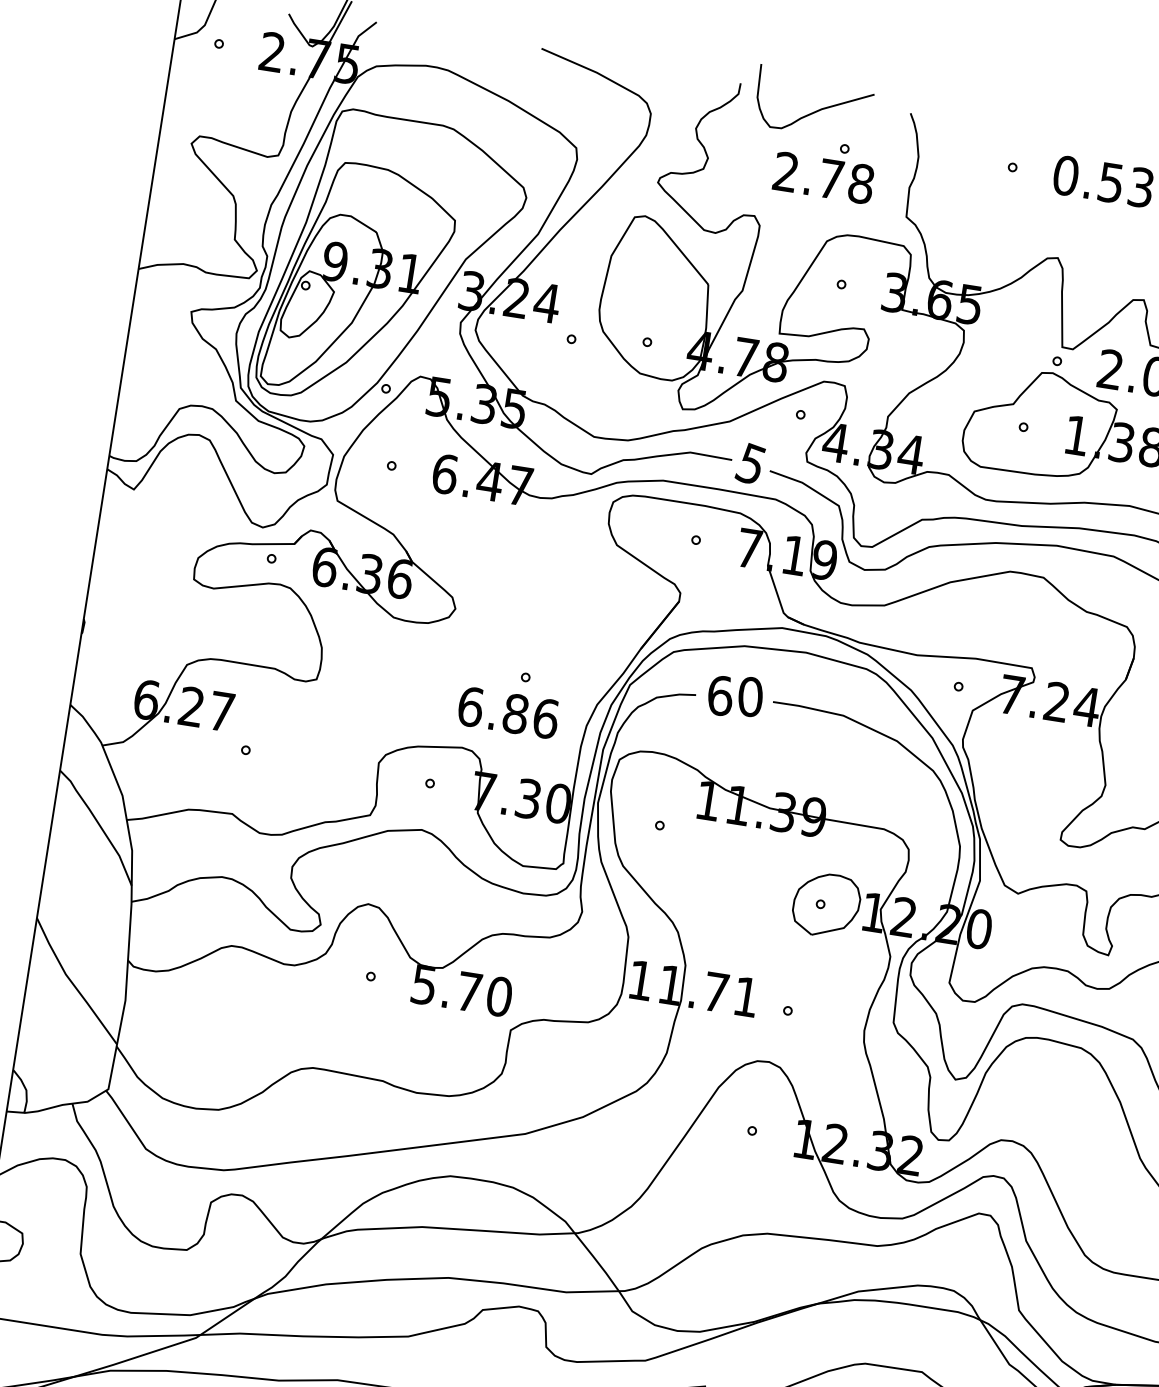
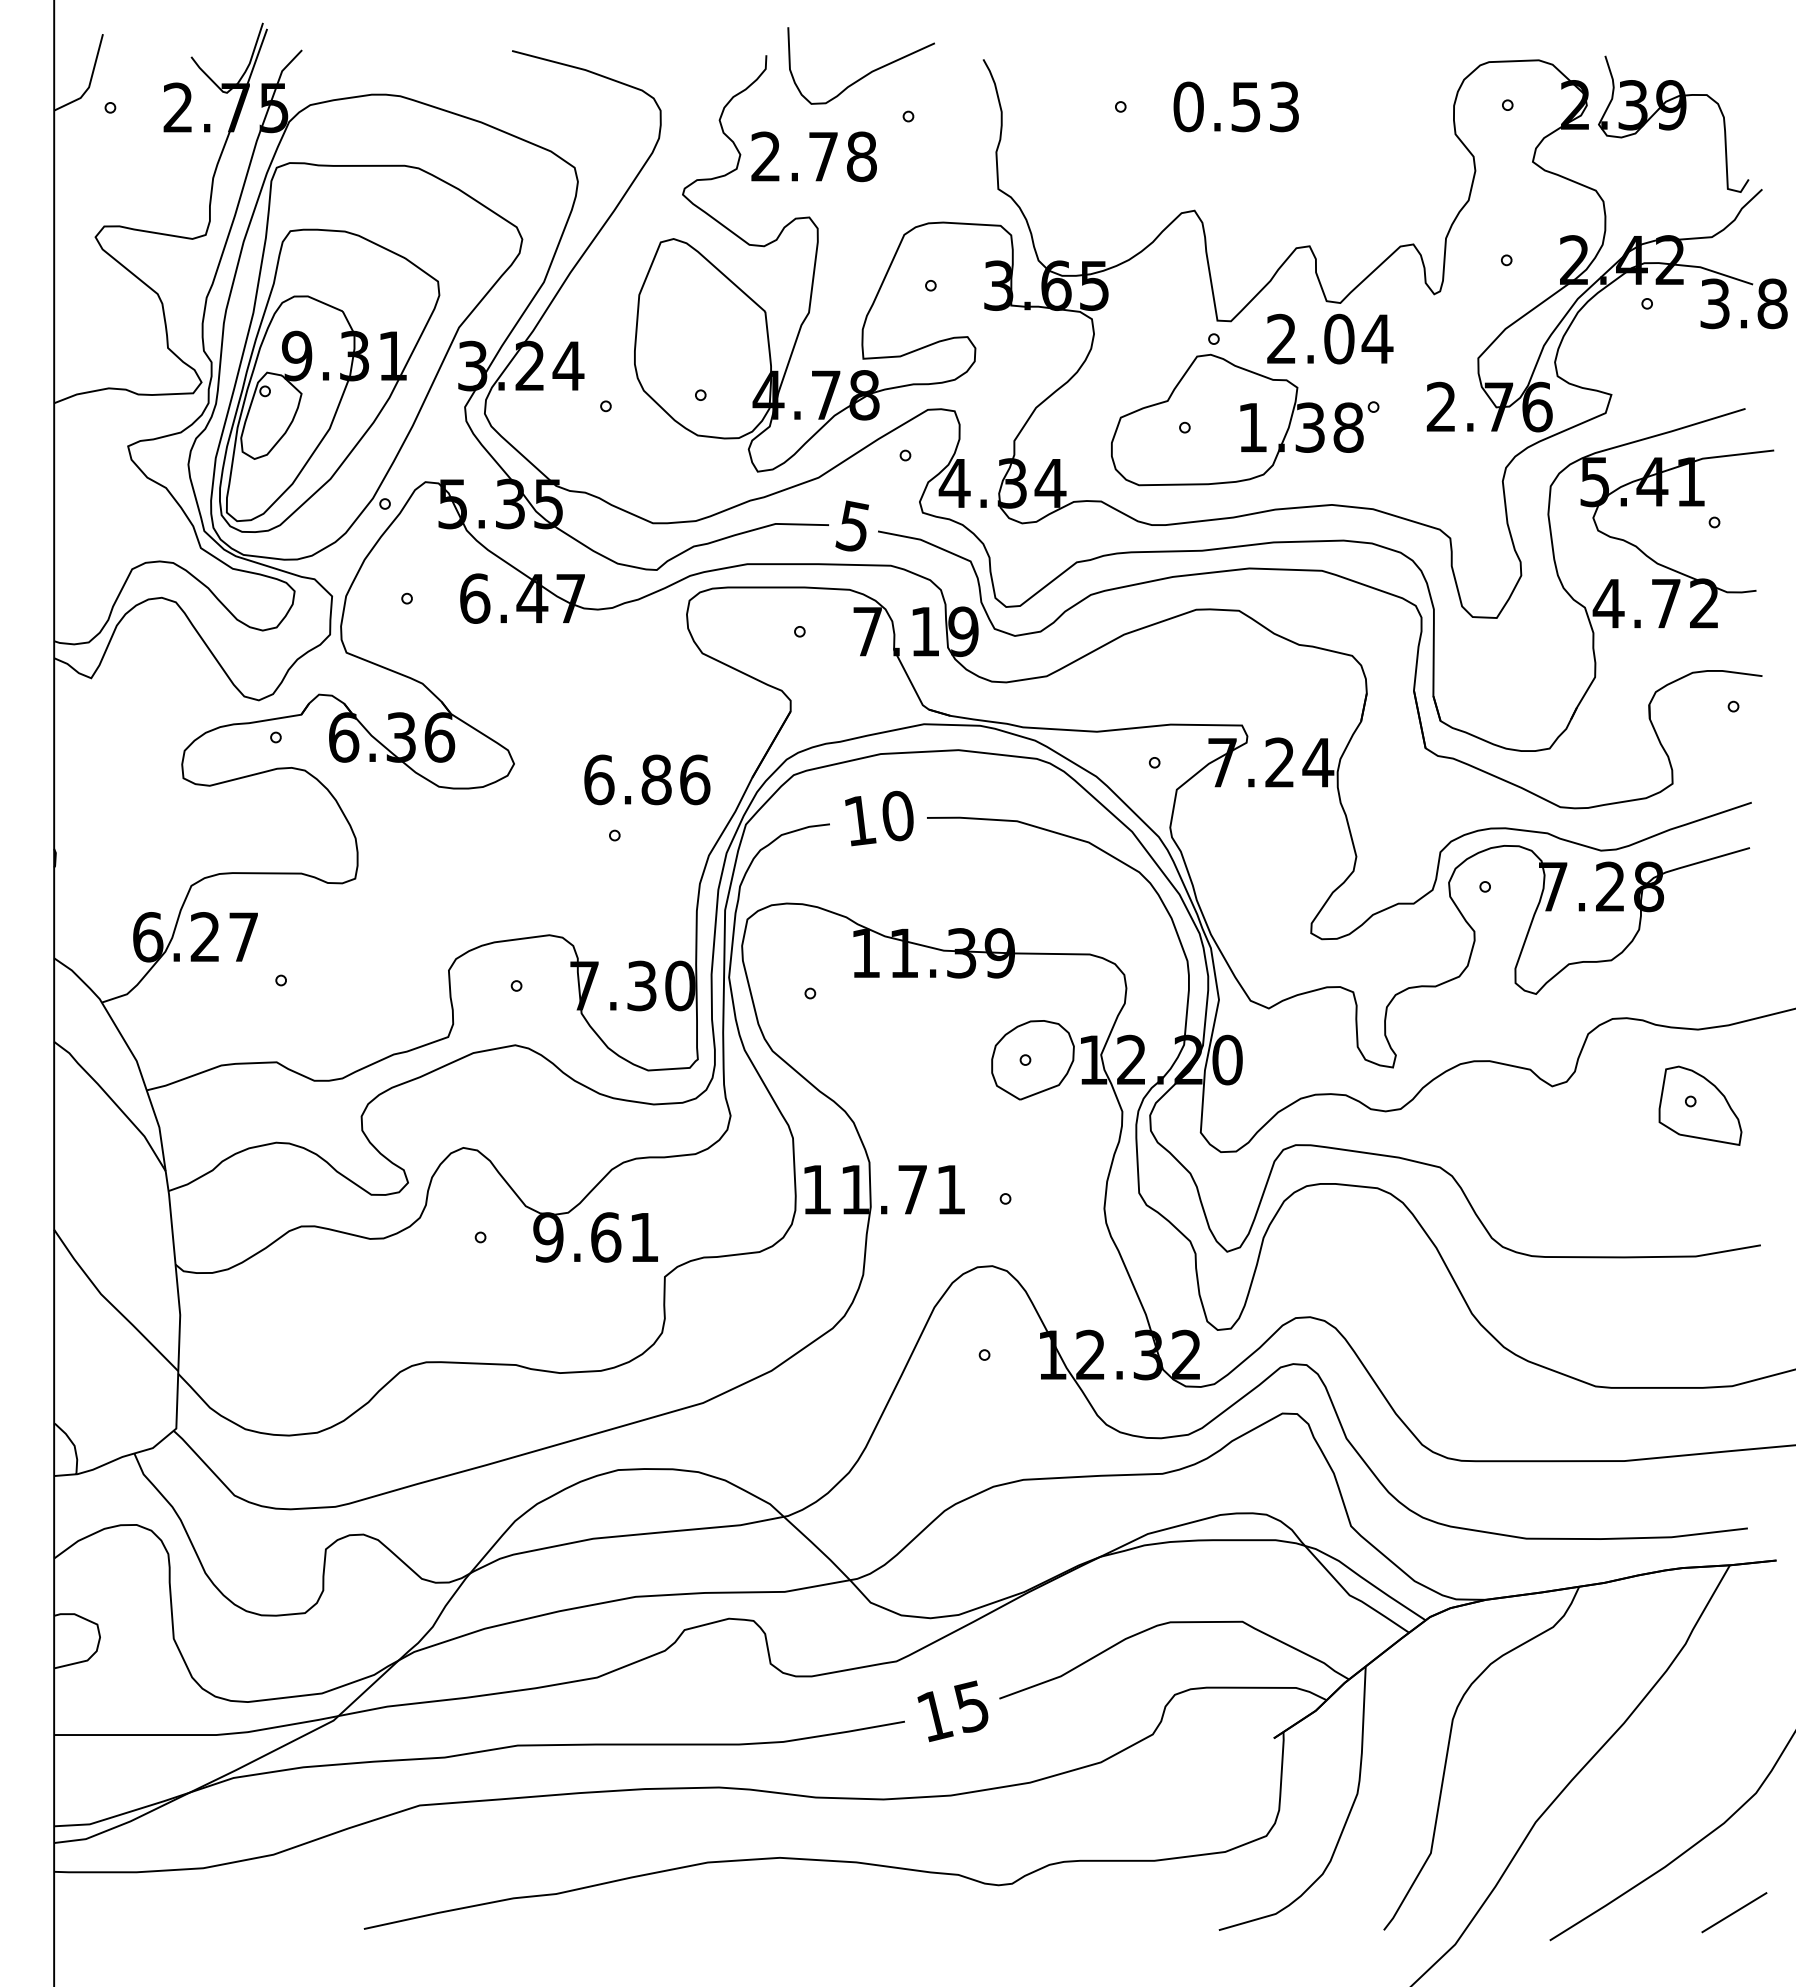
text: (823, 177) -> (813, 156), moved
text: (720, 695) -> (860, 820), 60 -> 10
text: (508, 712) -> (647, 779), moved
text: (461, 990) -> (596, 1237), 5.70 -> 9.61

